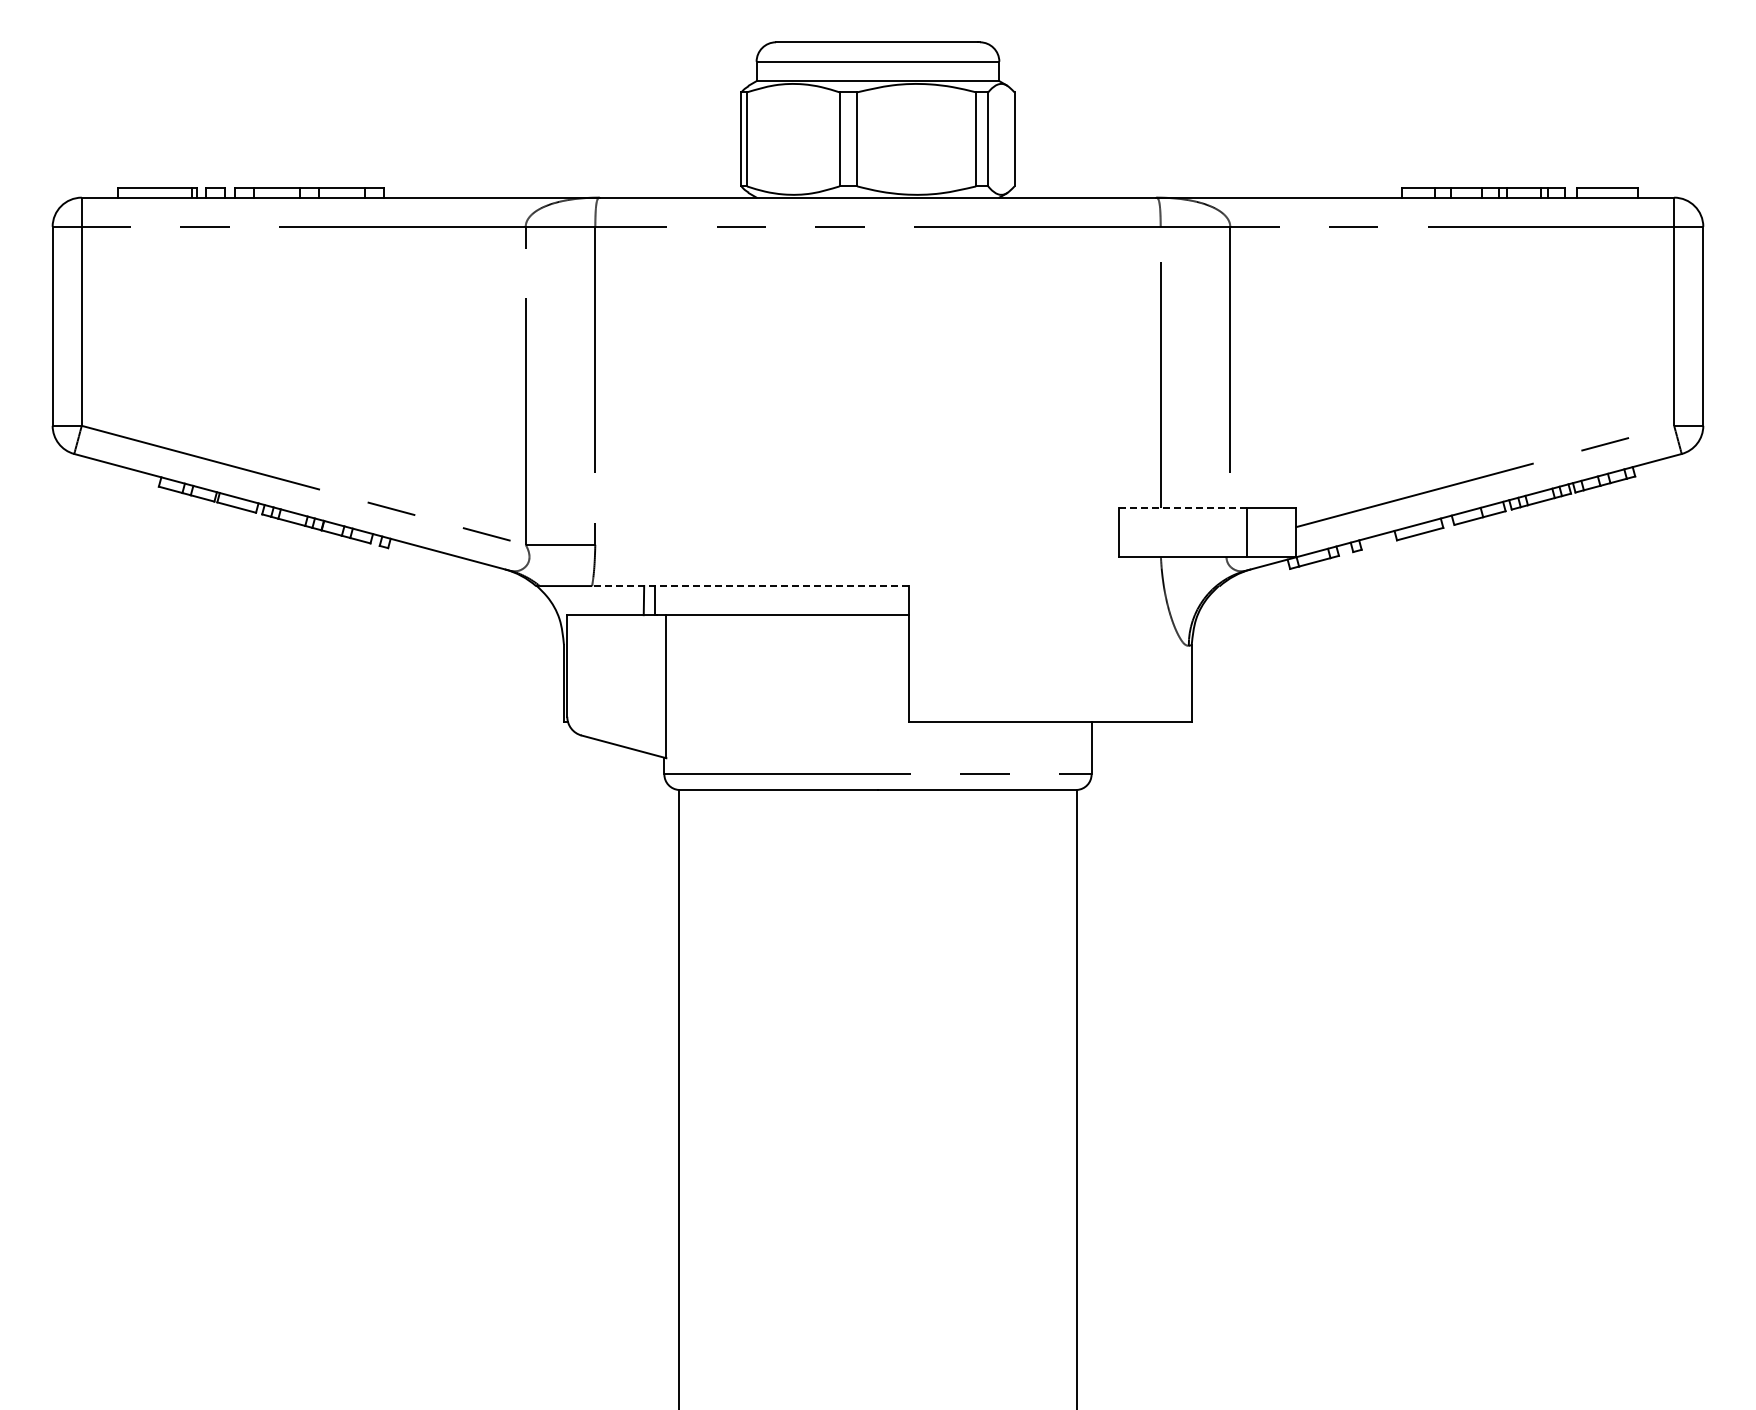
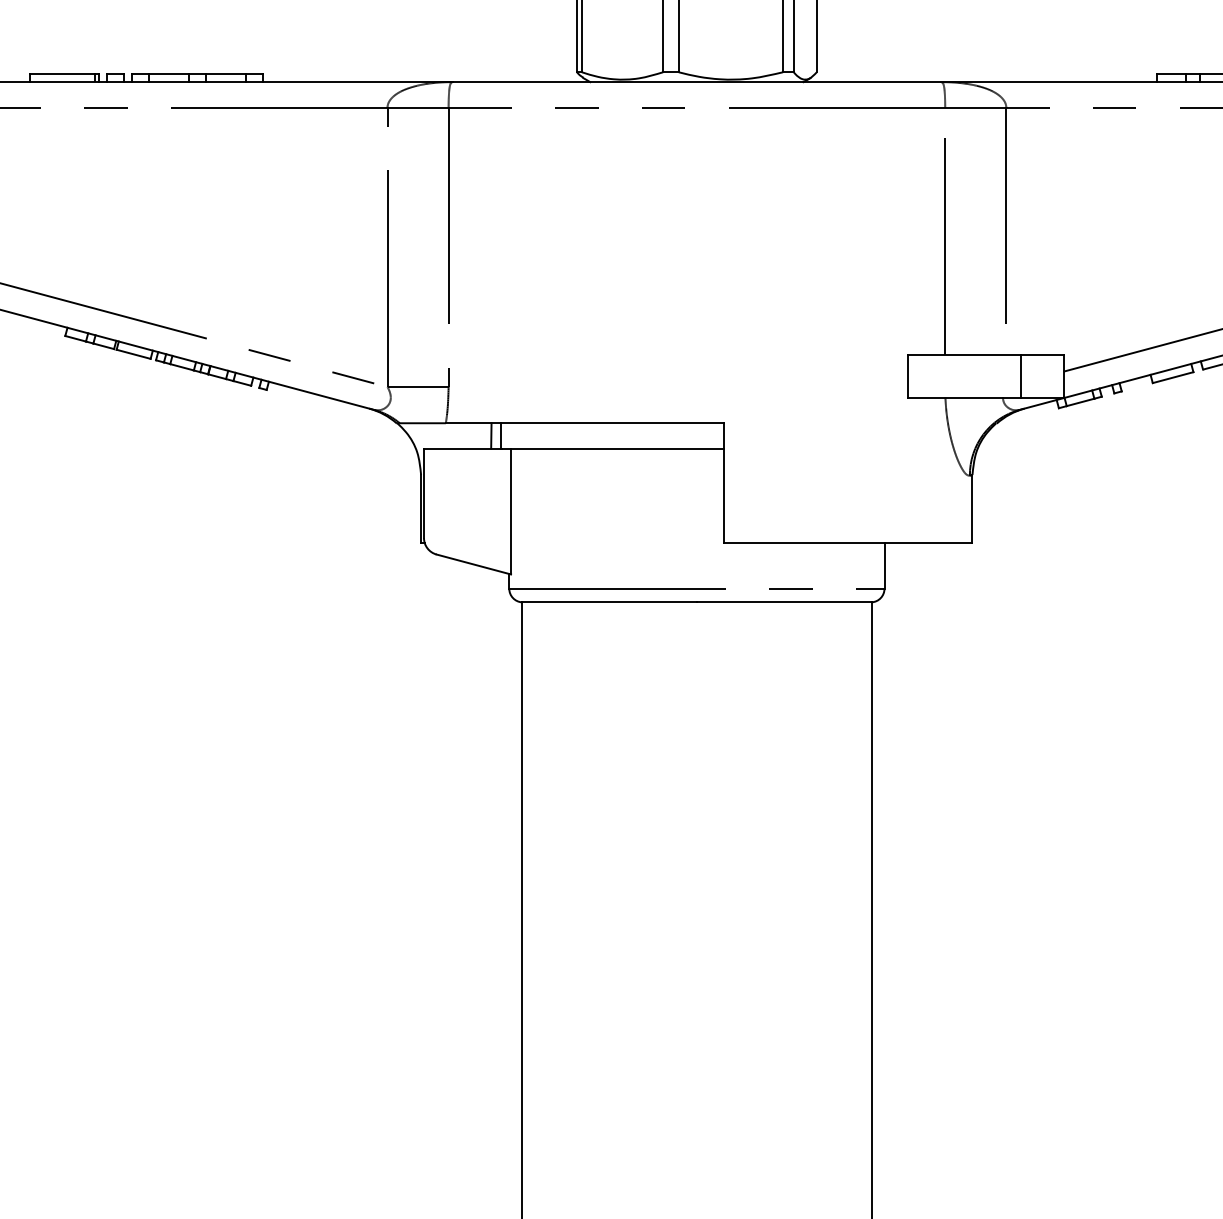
line: (1182, 508) -> (964, 355), dashed -> solid
line: (750, 586) -> (584, 423), dashed -> solid

